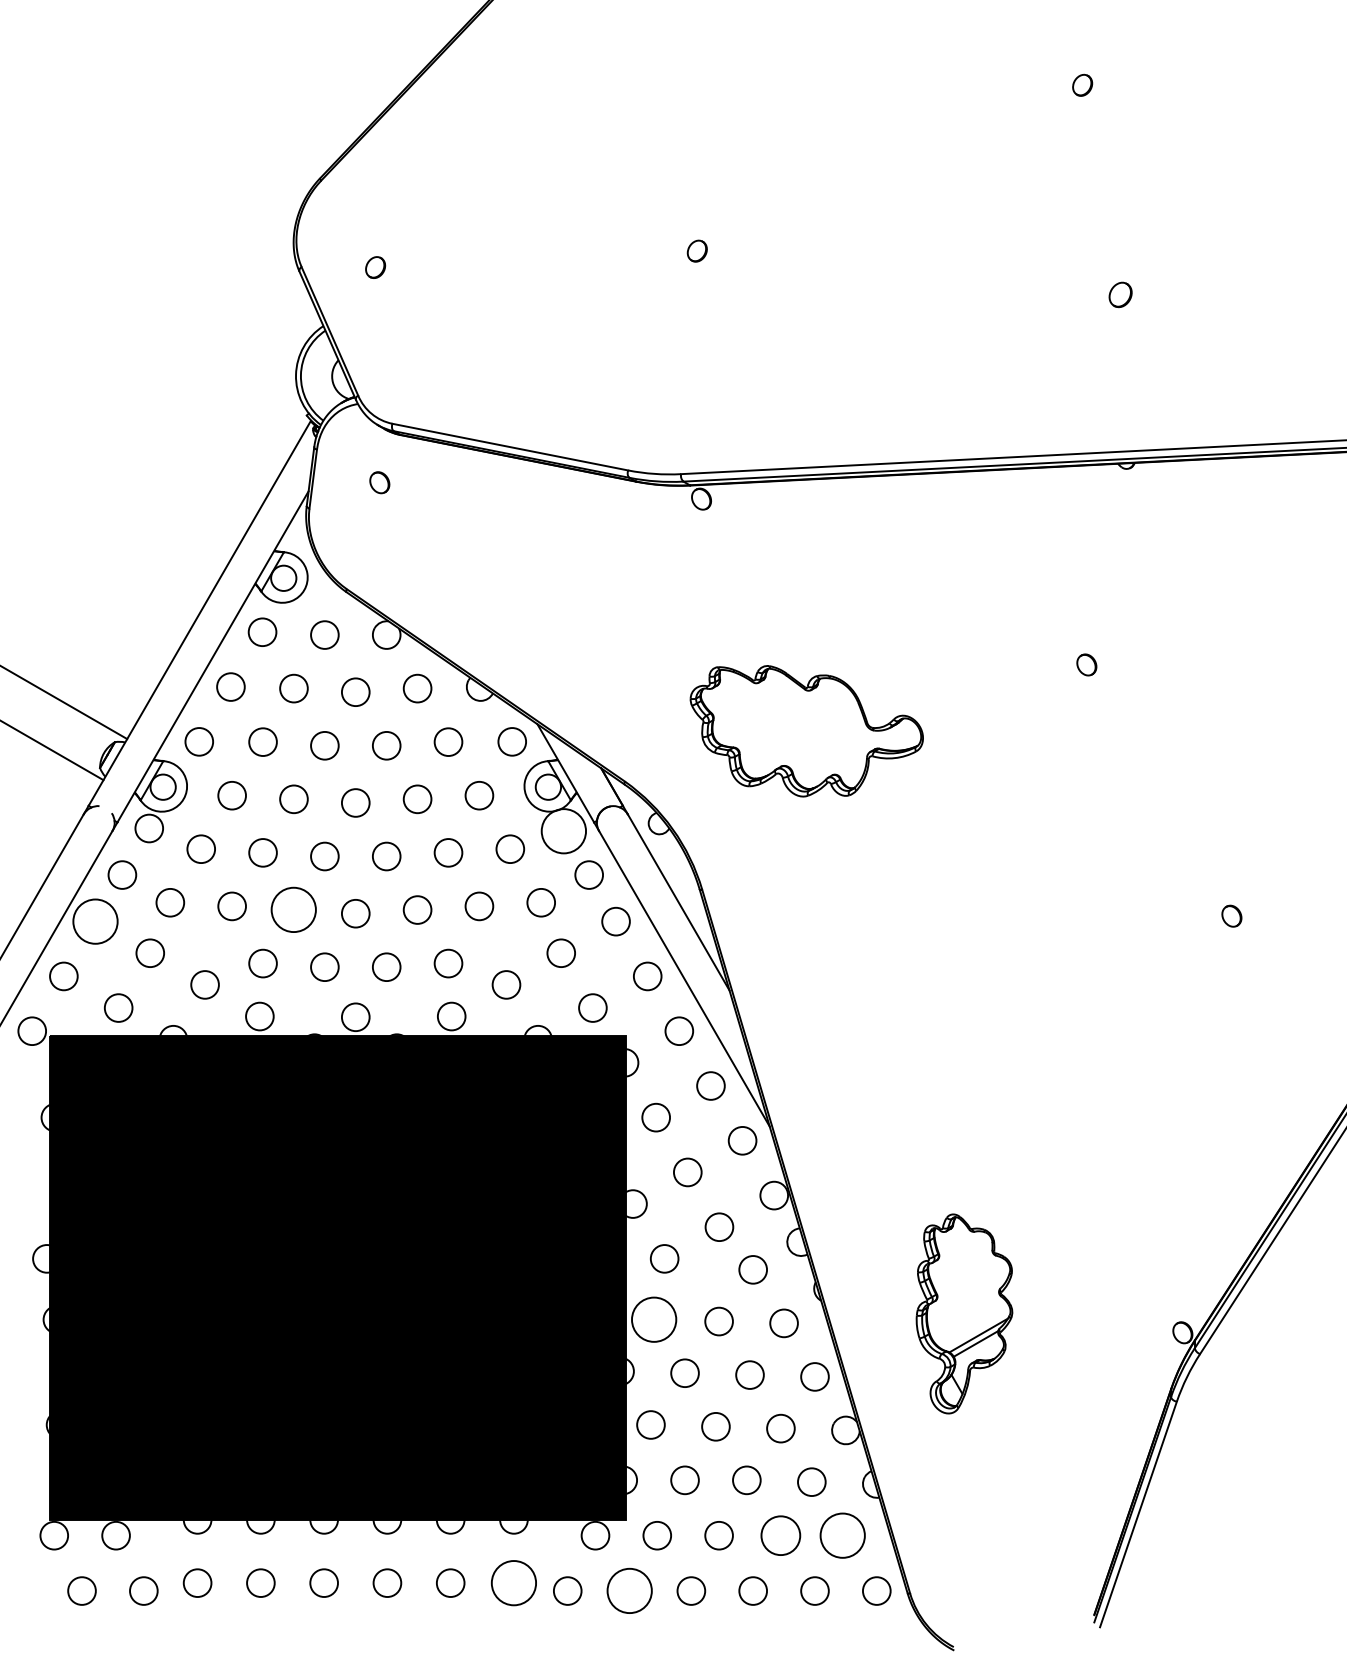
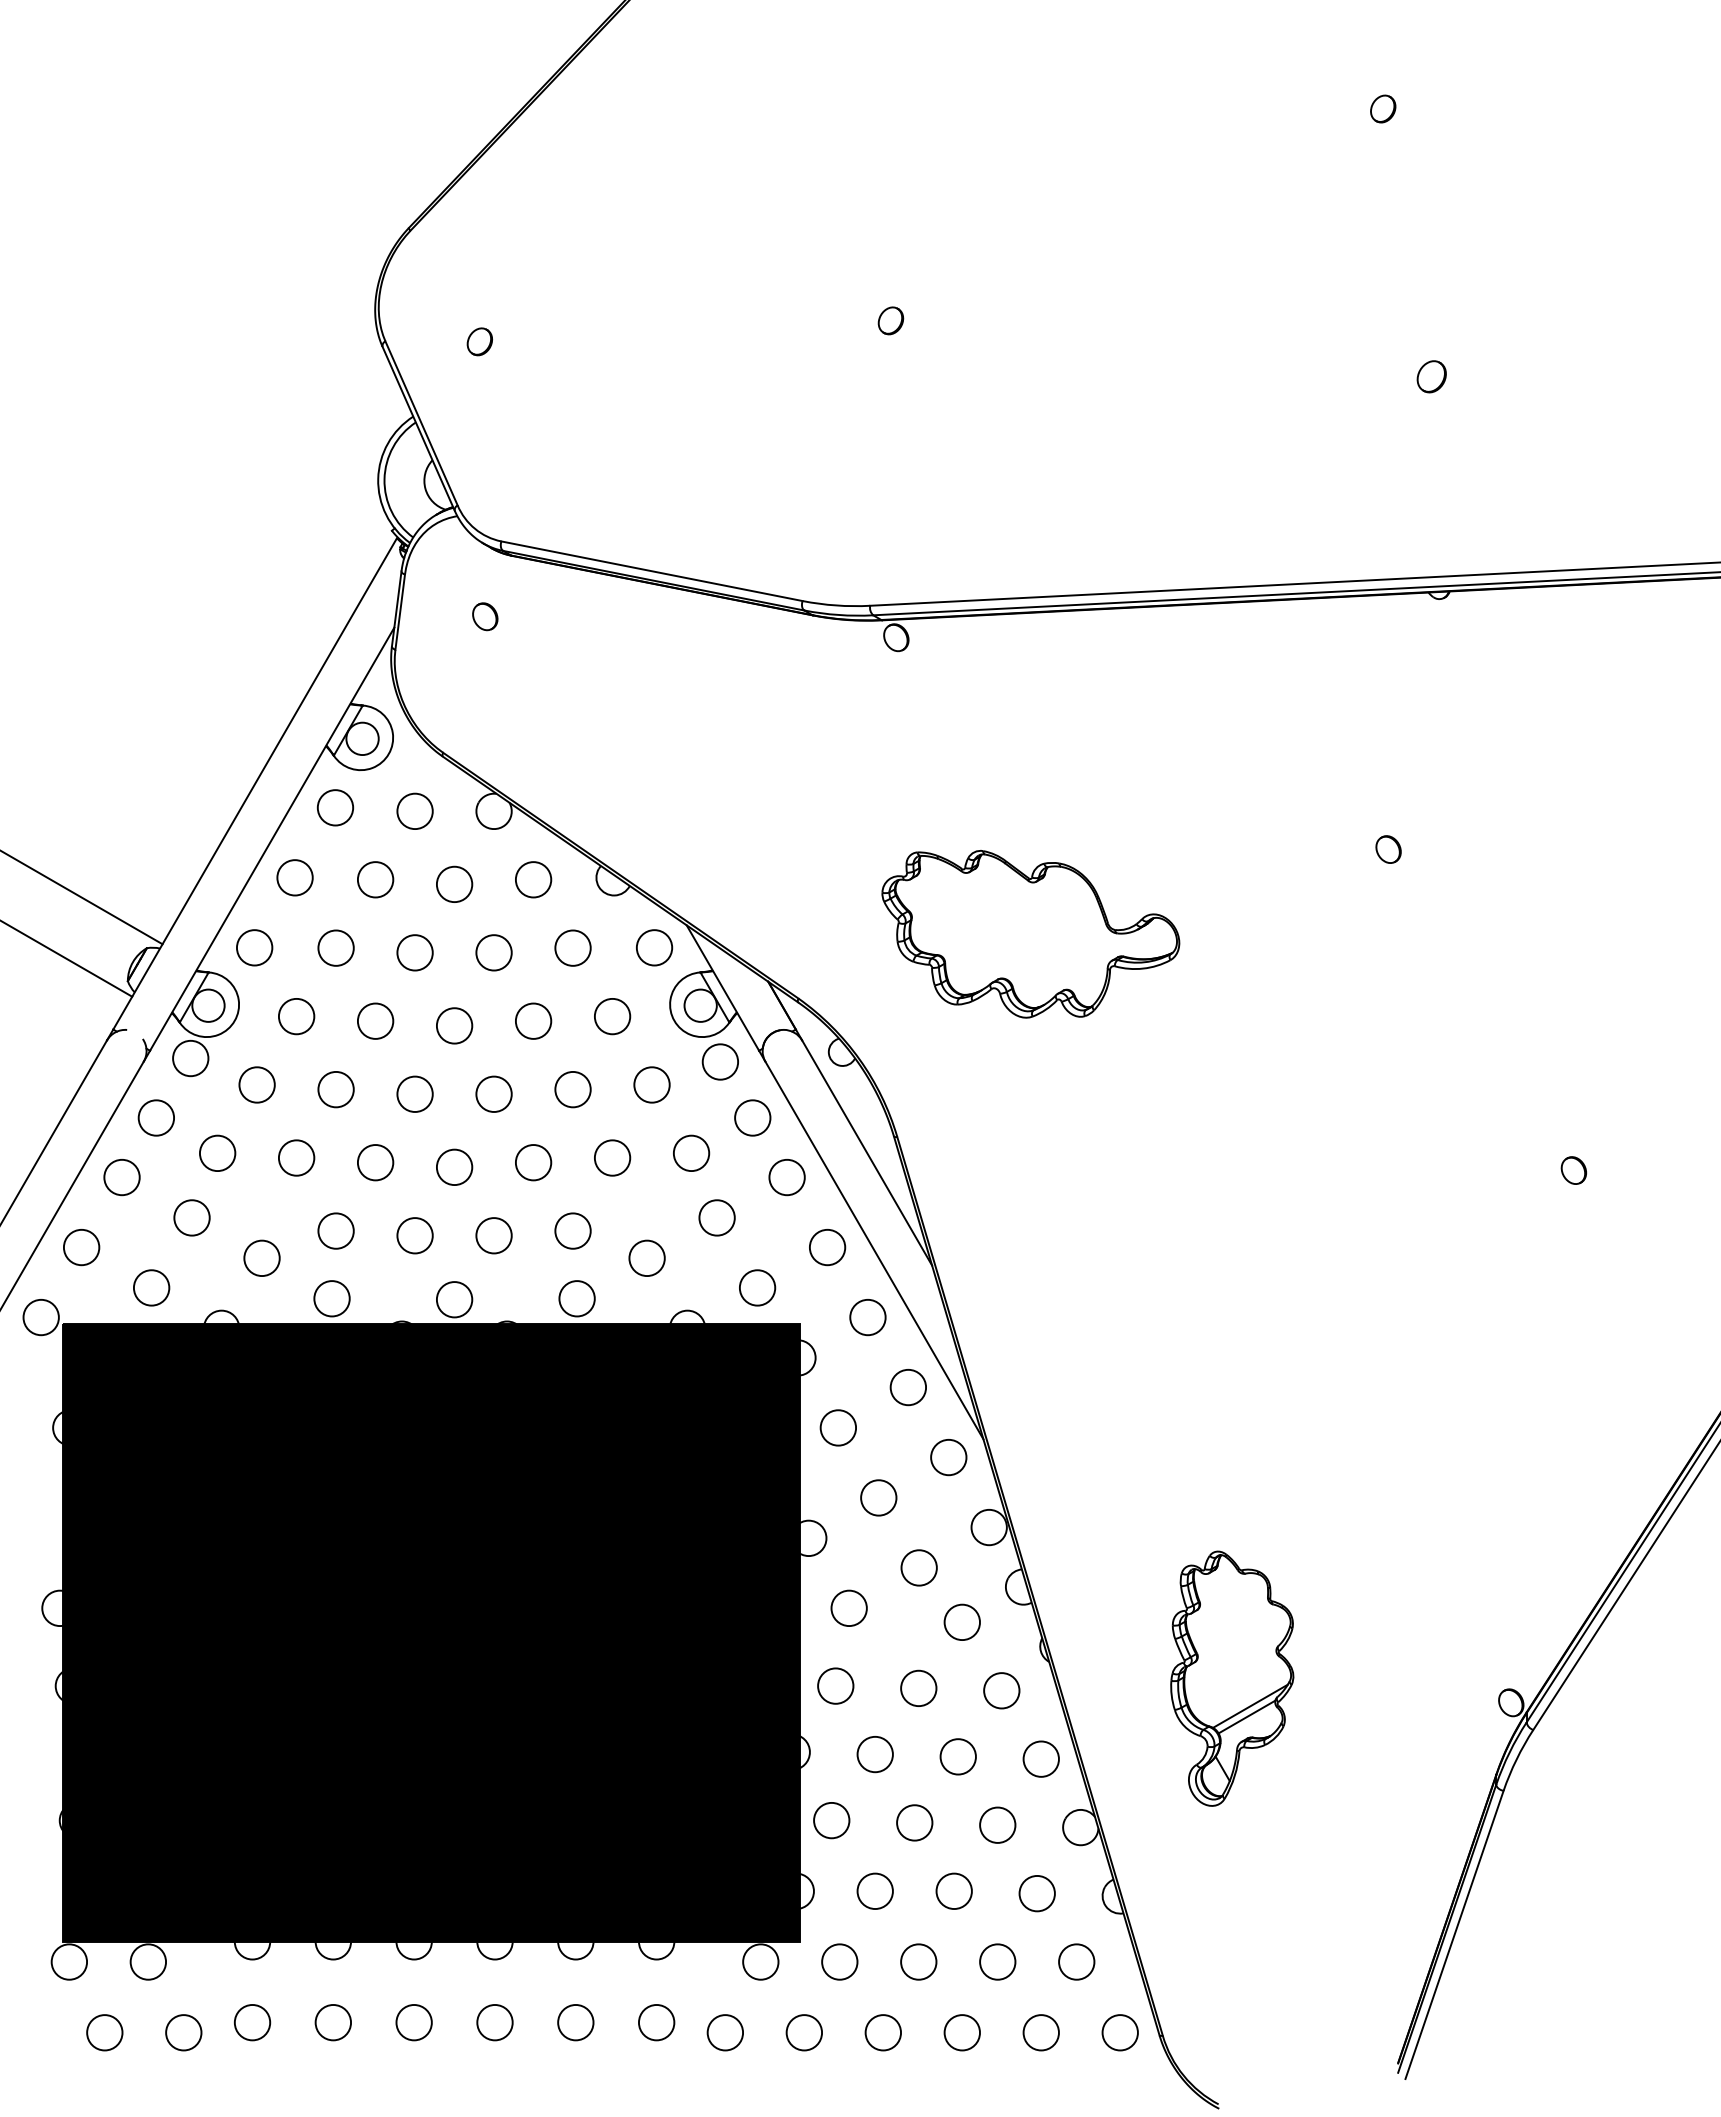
circle: (563, 830) -> (720, 1061), size x0.62
circle: (293, 909) -> (375, 1162), size x0.62
circle: (95, 921) -> (121, 1177), size x0.62
circle: (653, 1319) -> (835, 1685), size x0.62
circle: (780, 1535) -> (997, 1961), size x0.71
circle: (842, 1535) -> (1076, 1961), size x0.62
circle: (513, 1583) -> (656, 2022), size x0.62
circle: (628, 1590) -> (803, 2032), size x0.62

